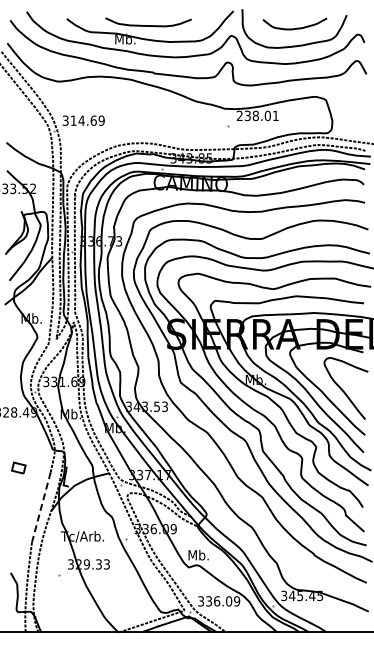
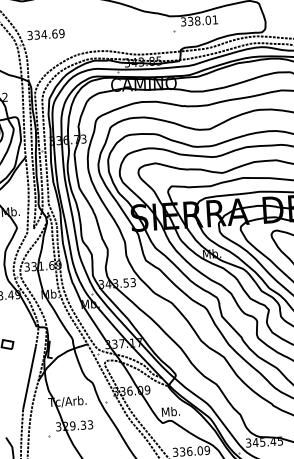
text: (239, 116) -> (183, 22), 238.01 -> 338.01
text: (73, 120) -> (37, 34), 314.69 -> 334.69
line: (41, 507) -> (29, 378), dashed -> solid

